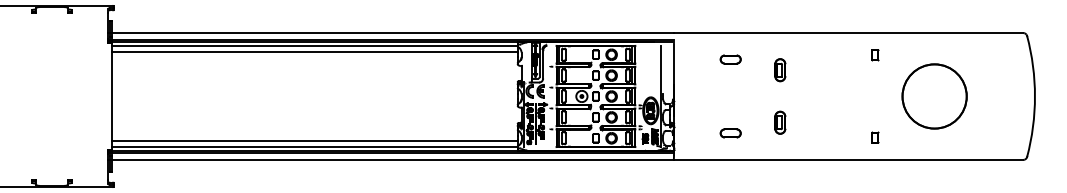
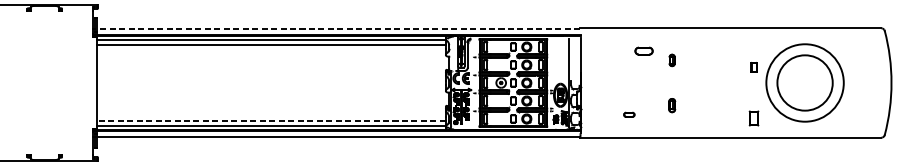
line: (393, 33) -> (338, 28), solid -> dashed
part: (875, 55) -> (754, 67), moved
part: (730, 59) -> (643, 51), moved
part: (780, 70) -> (672, 60), size x0.6
circle: (934, 96) -> (804, 83), size x1.4
part: (780, 122) -> (672, 105), size x0.7
part: (730, 133) -> (629, 114), size x0.6
part: (875, 137) -> (754, 118), size x1.6
line: (314, 140) -> (270, 120), solid -> dashed

